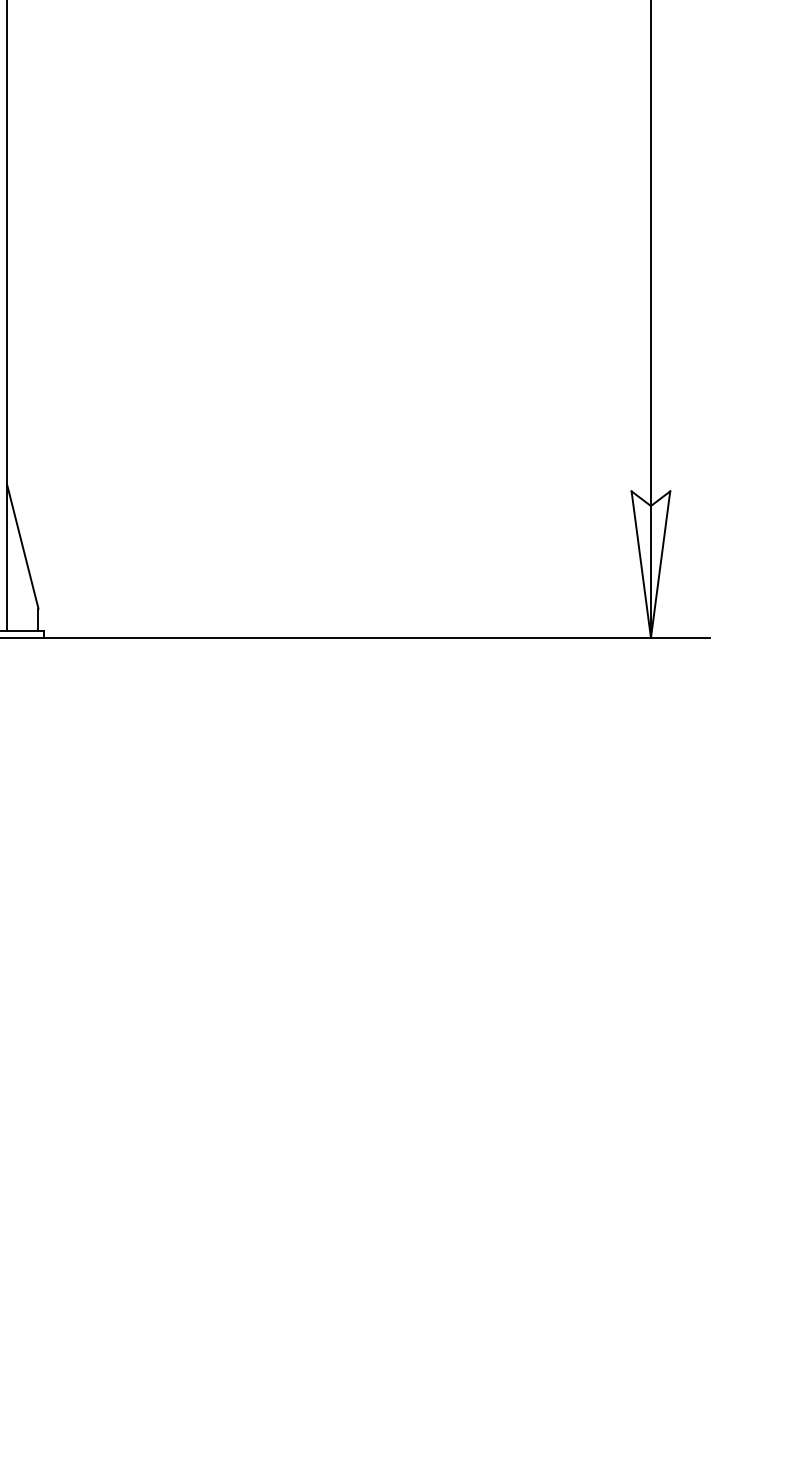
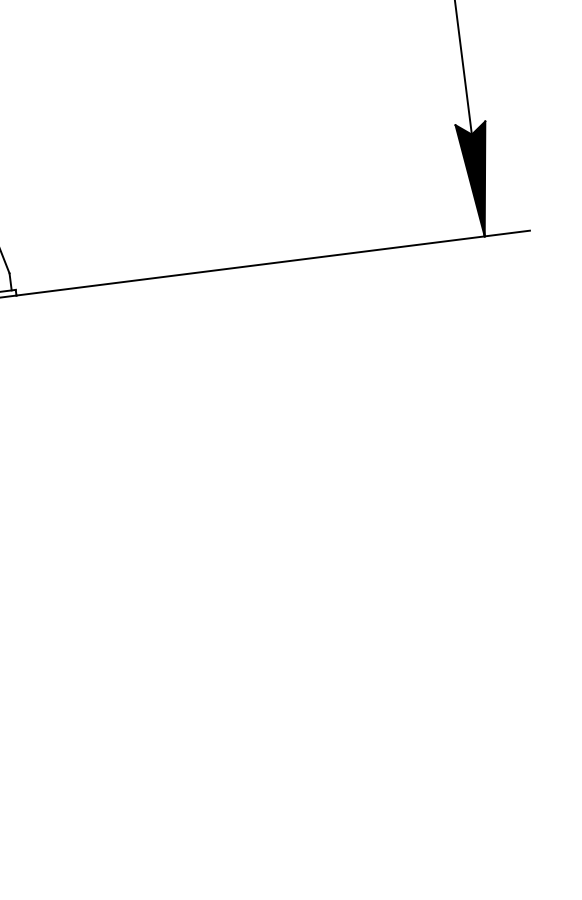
fill: (650, 564) -> (477, 179), added

